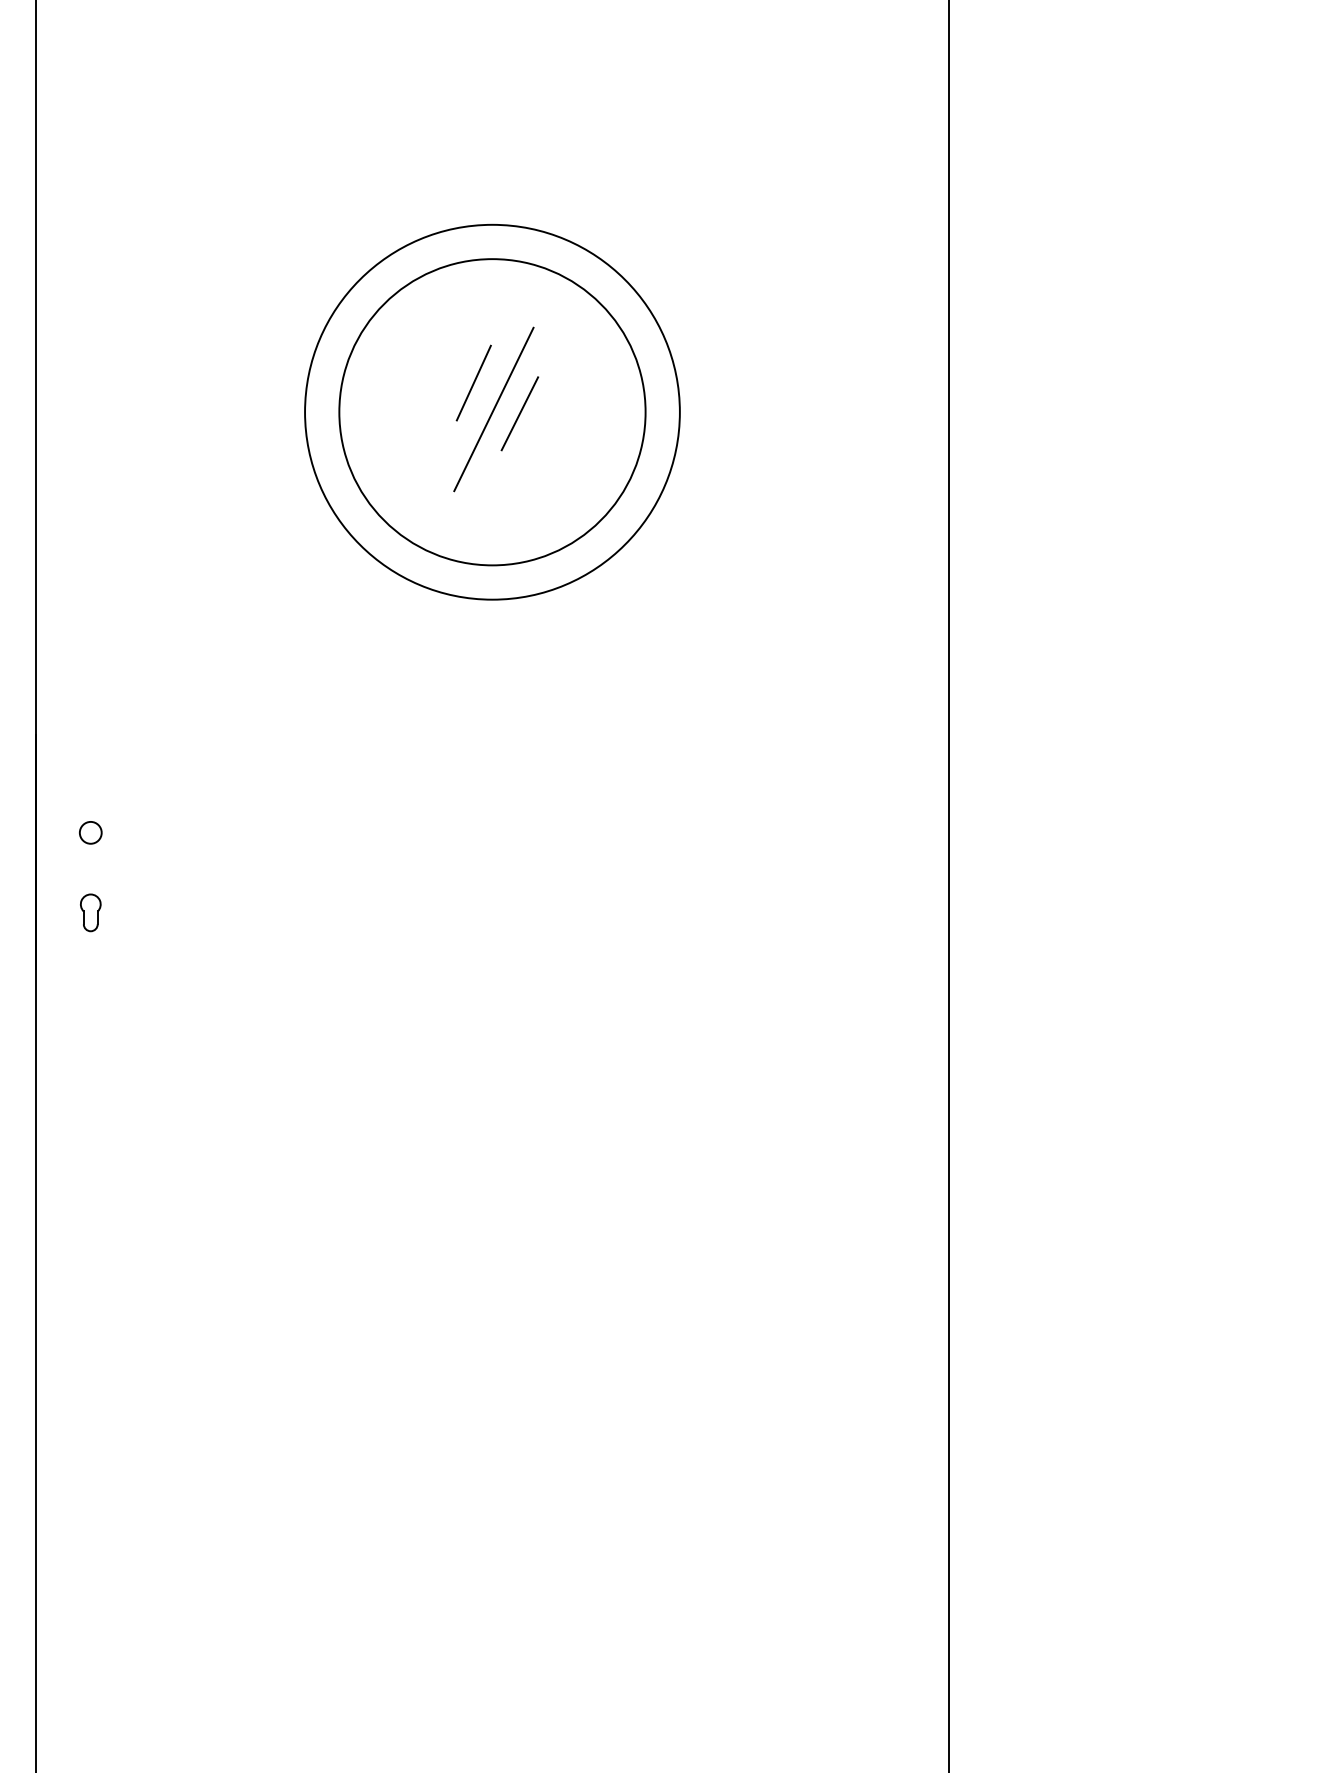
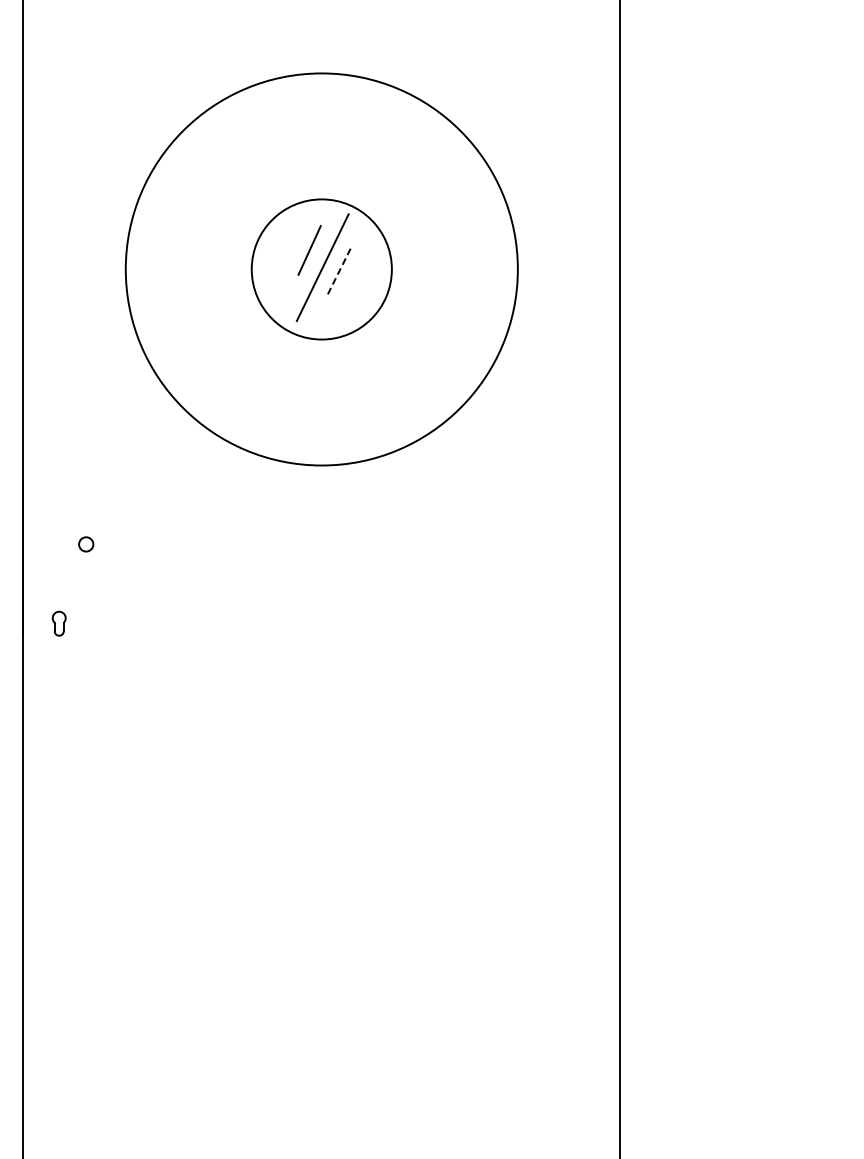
circle: (491, 412) -> (321, 269), size x0.7
circle: (491, 412) -> (321, 269), size x1.6
line: (519, 413) -> (339, 270), solid -> dashed
circle: (91, 832) -> (86, 544), moved
part: (89, 912) -> (58, 623), moved

